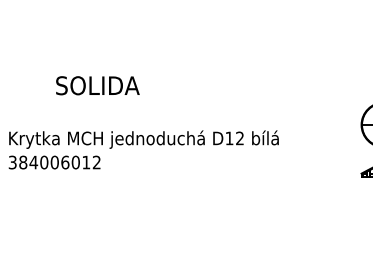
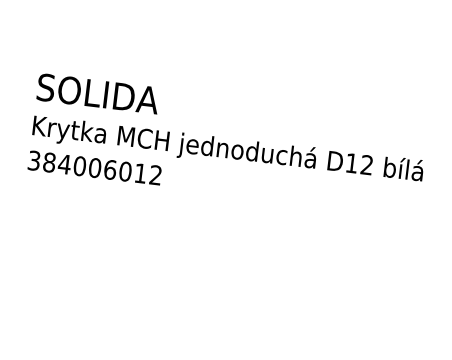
text: (97, 85) -> (97, 93), moved

